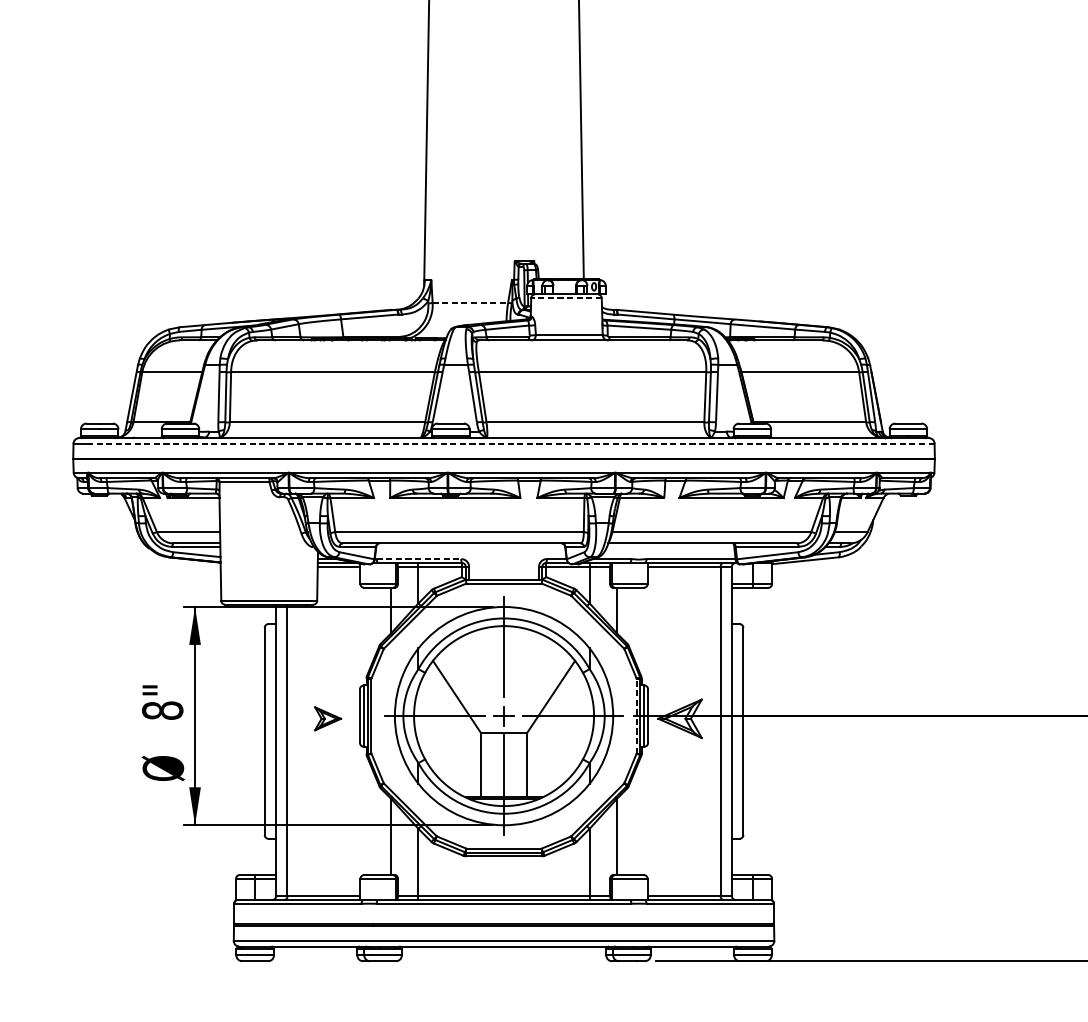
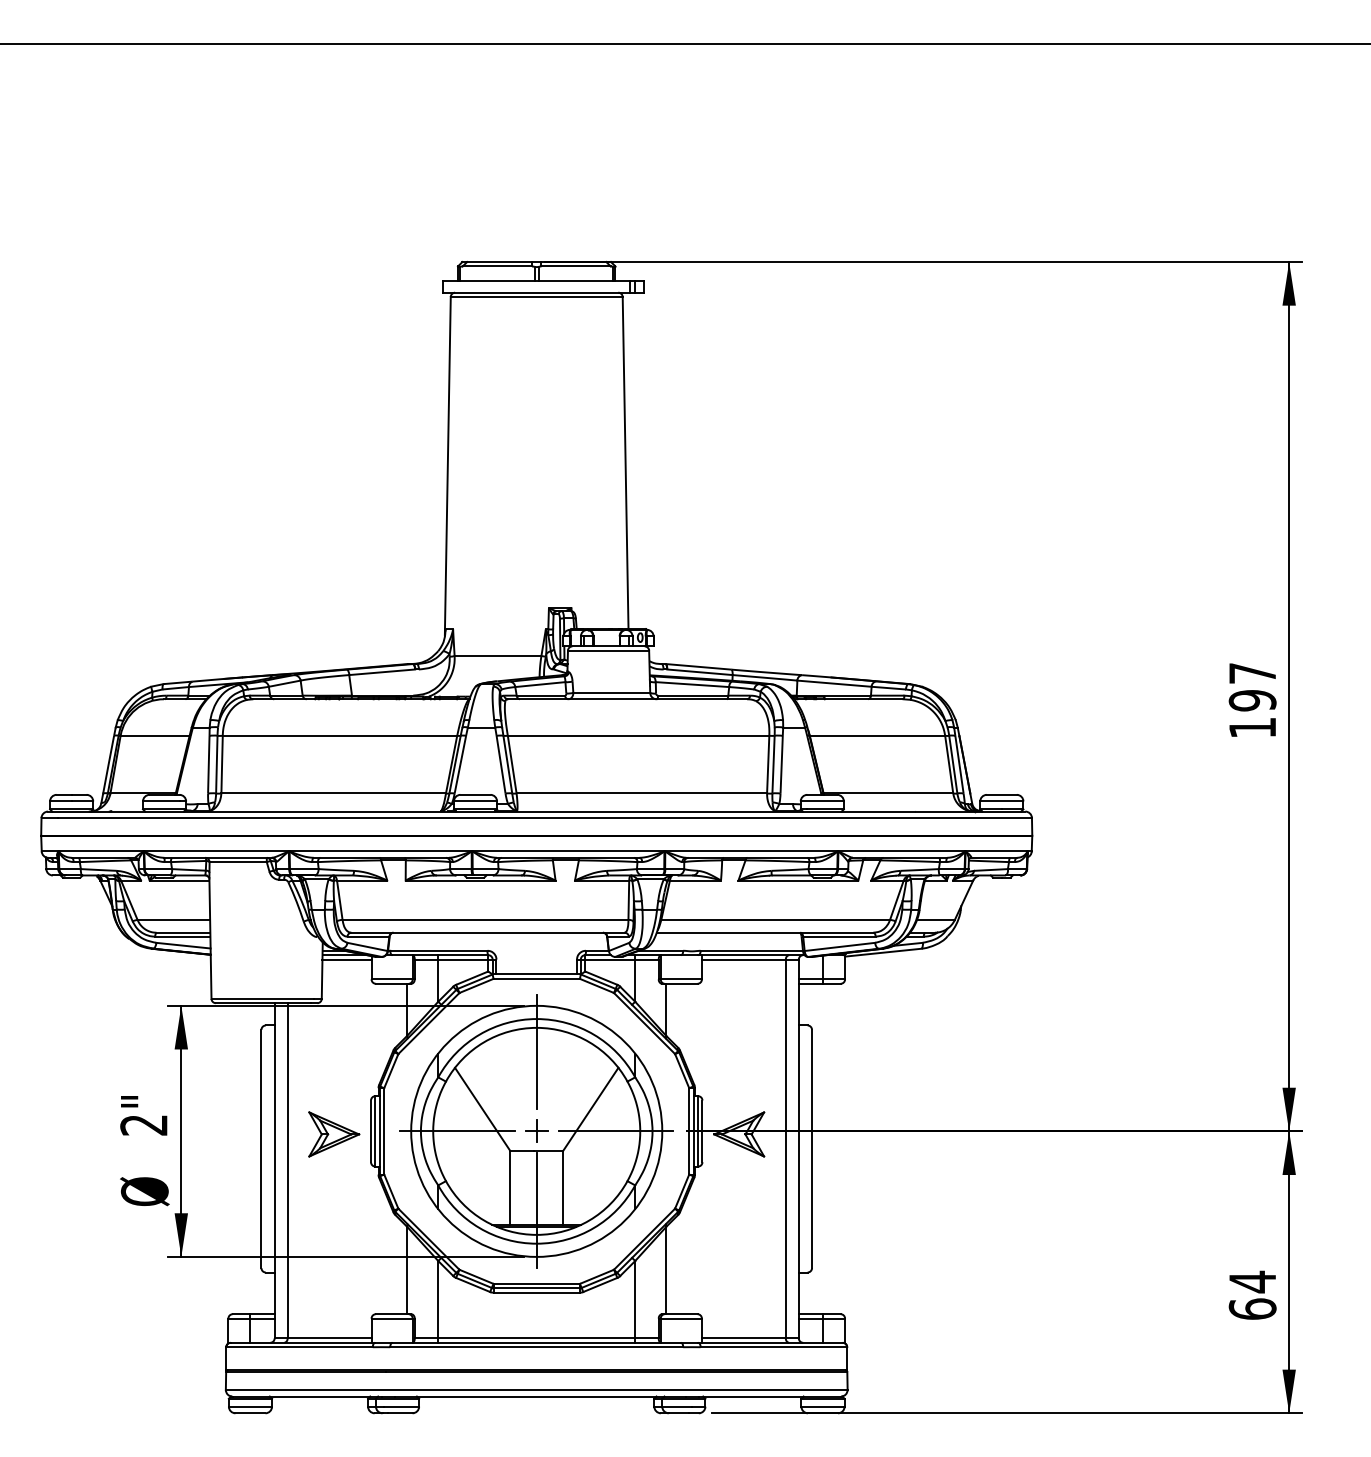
line: (567, 298) -> (609, 650), dashed -> solid
line: (470, 302) -> (498, 655), dashed -> solid
line: (511, 444) -> (545, 818), dashed -> solid
line: (418, 558) -> (438, 950), dashed -> solid
text: (163, 710) -> (144, 1124), 8" -> 2"
line: (636, 715) -> (689, 1130), dashed -> solid
part: (328, 718) -> (334, 1134), size x1.67

